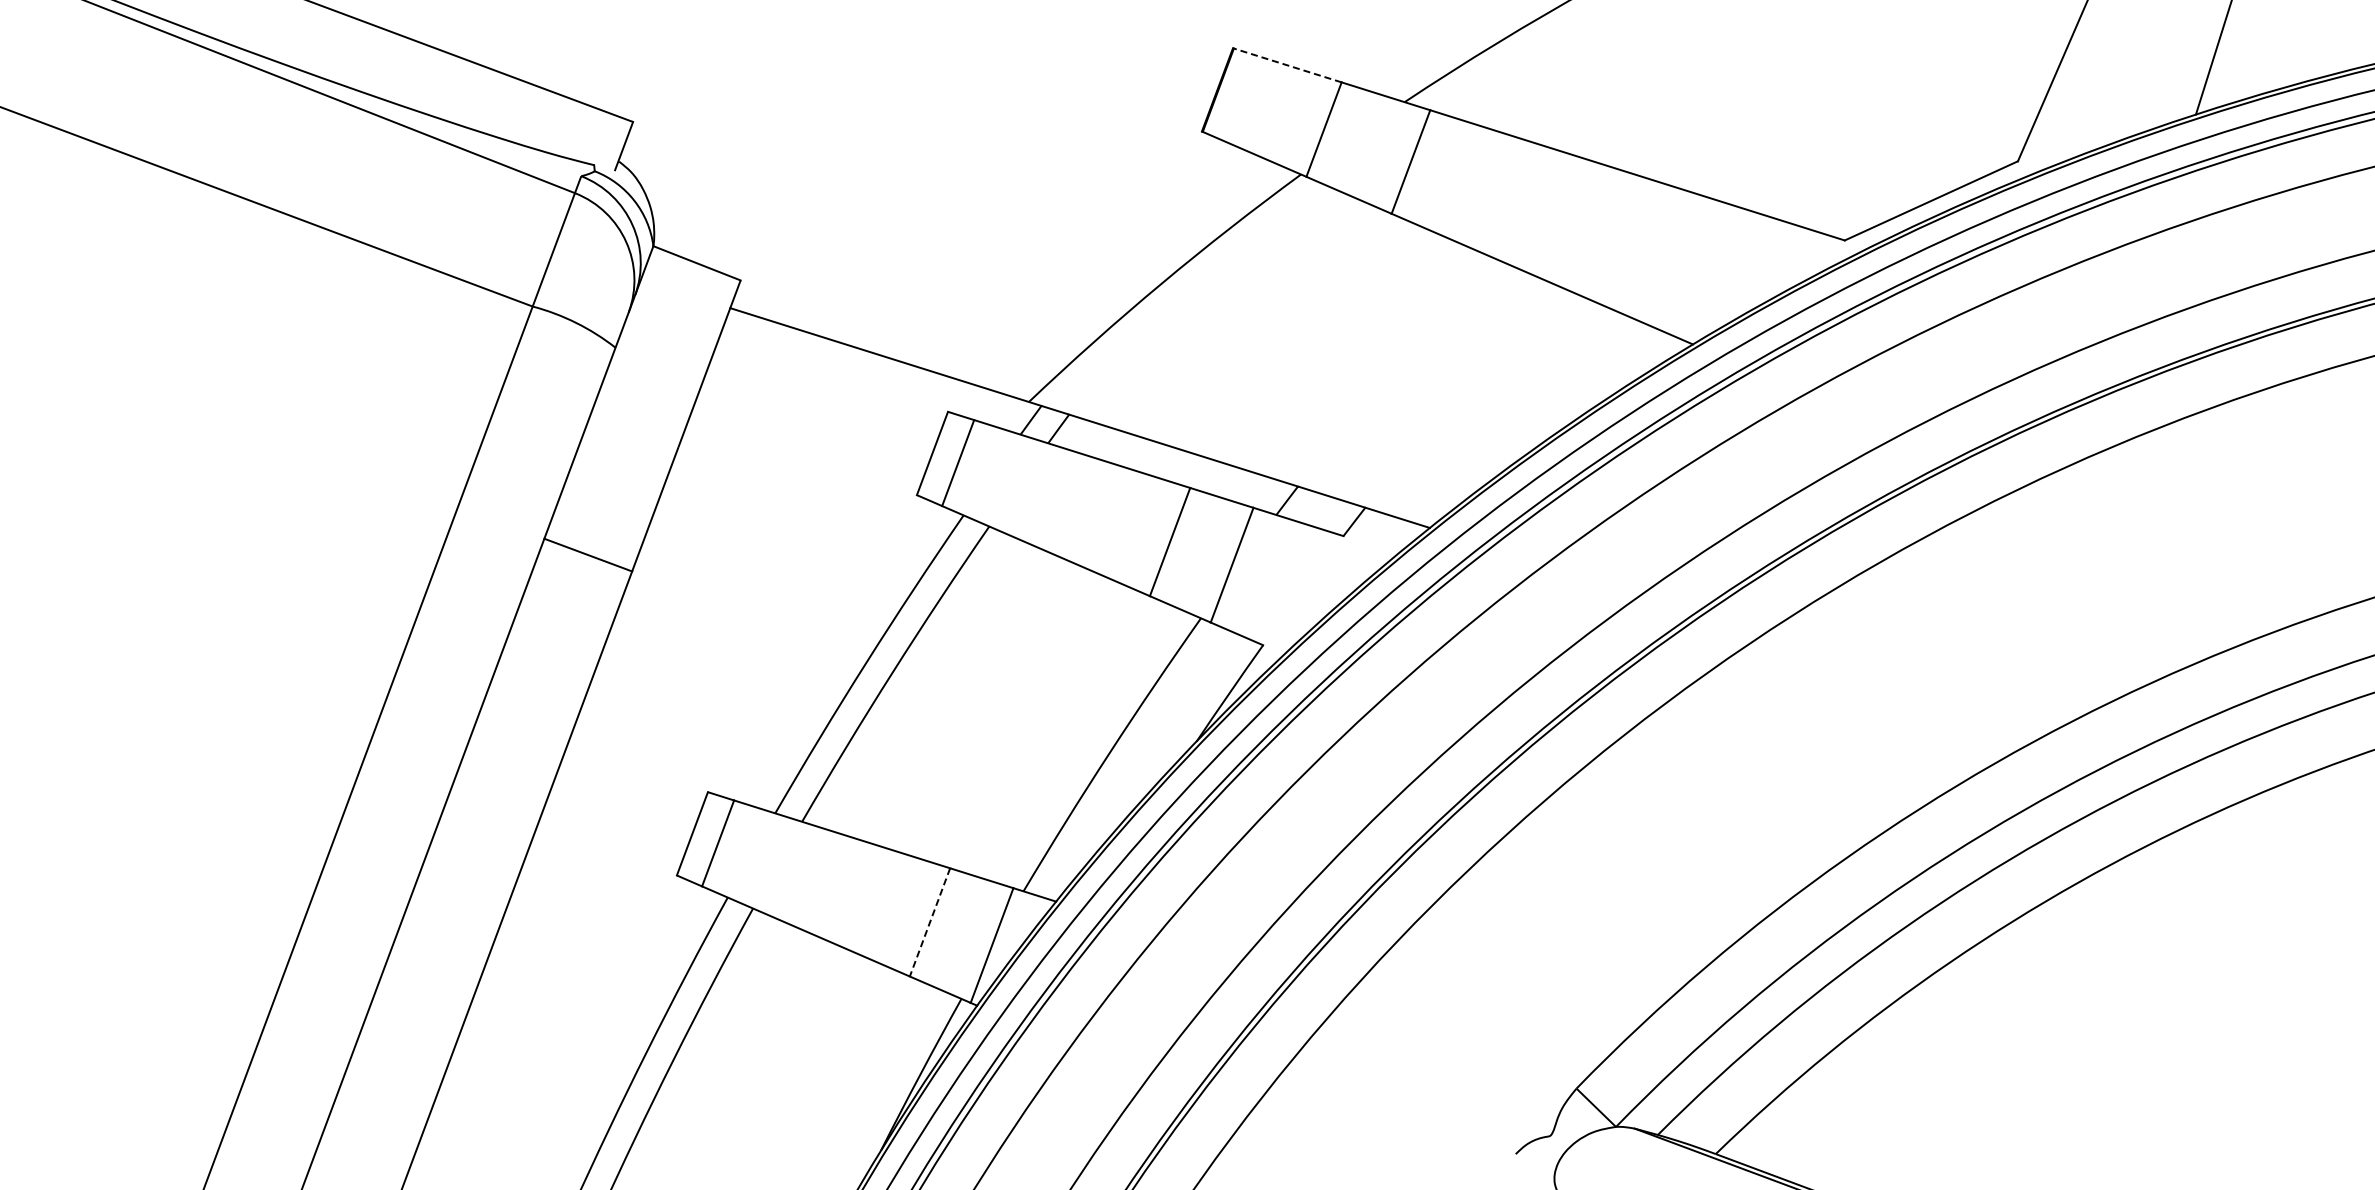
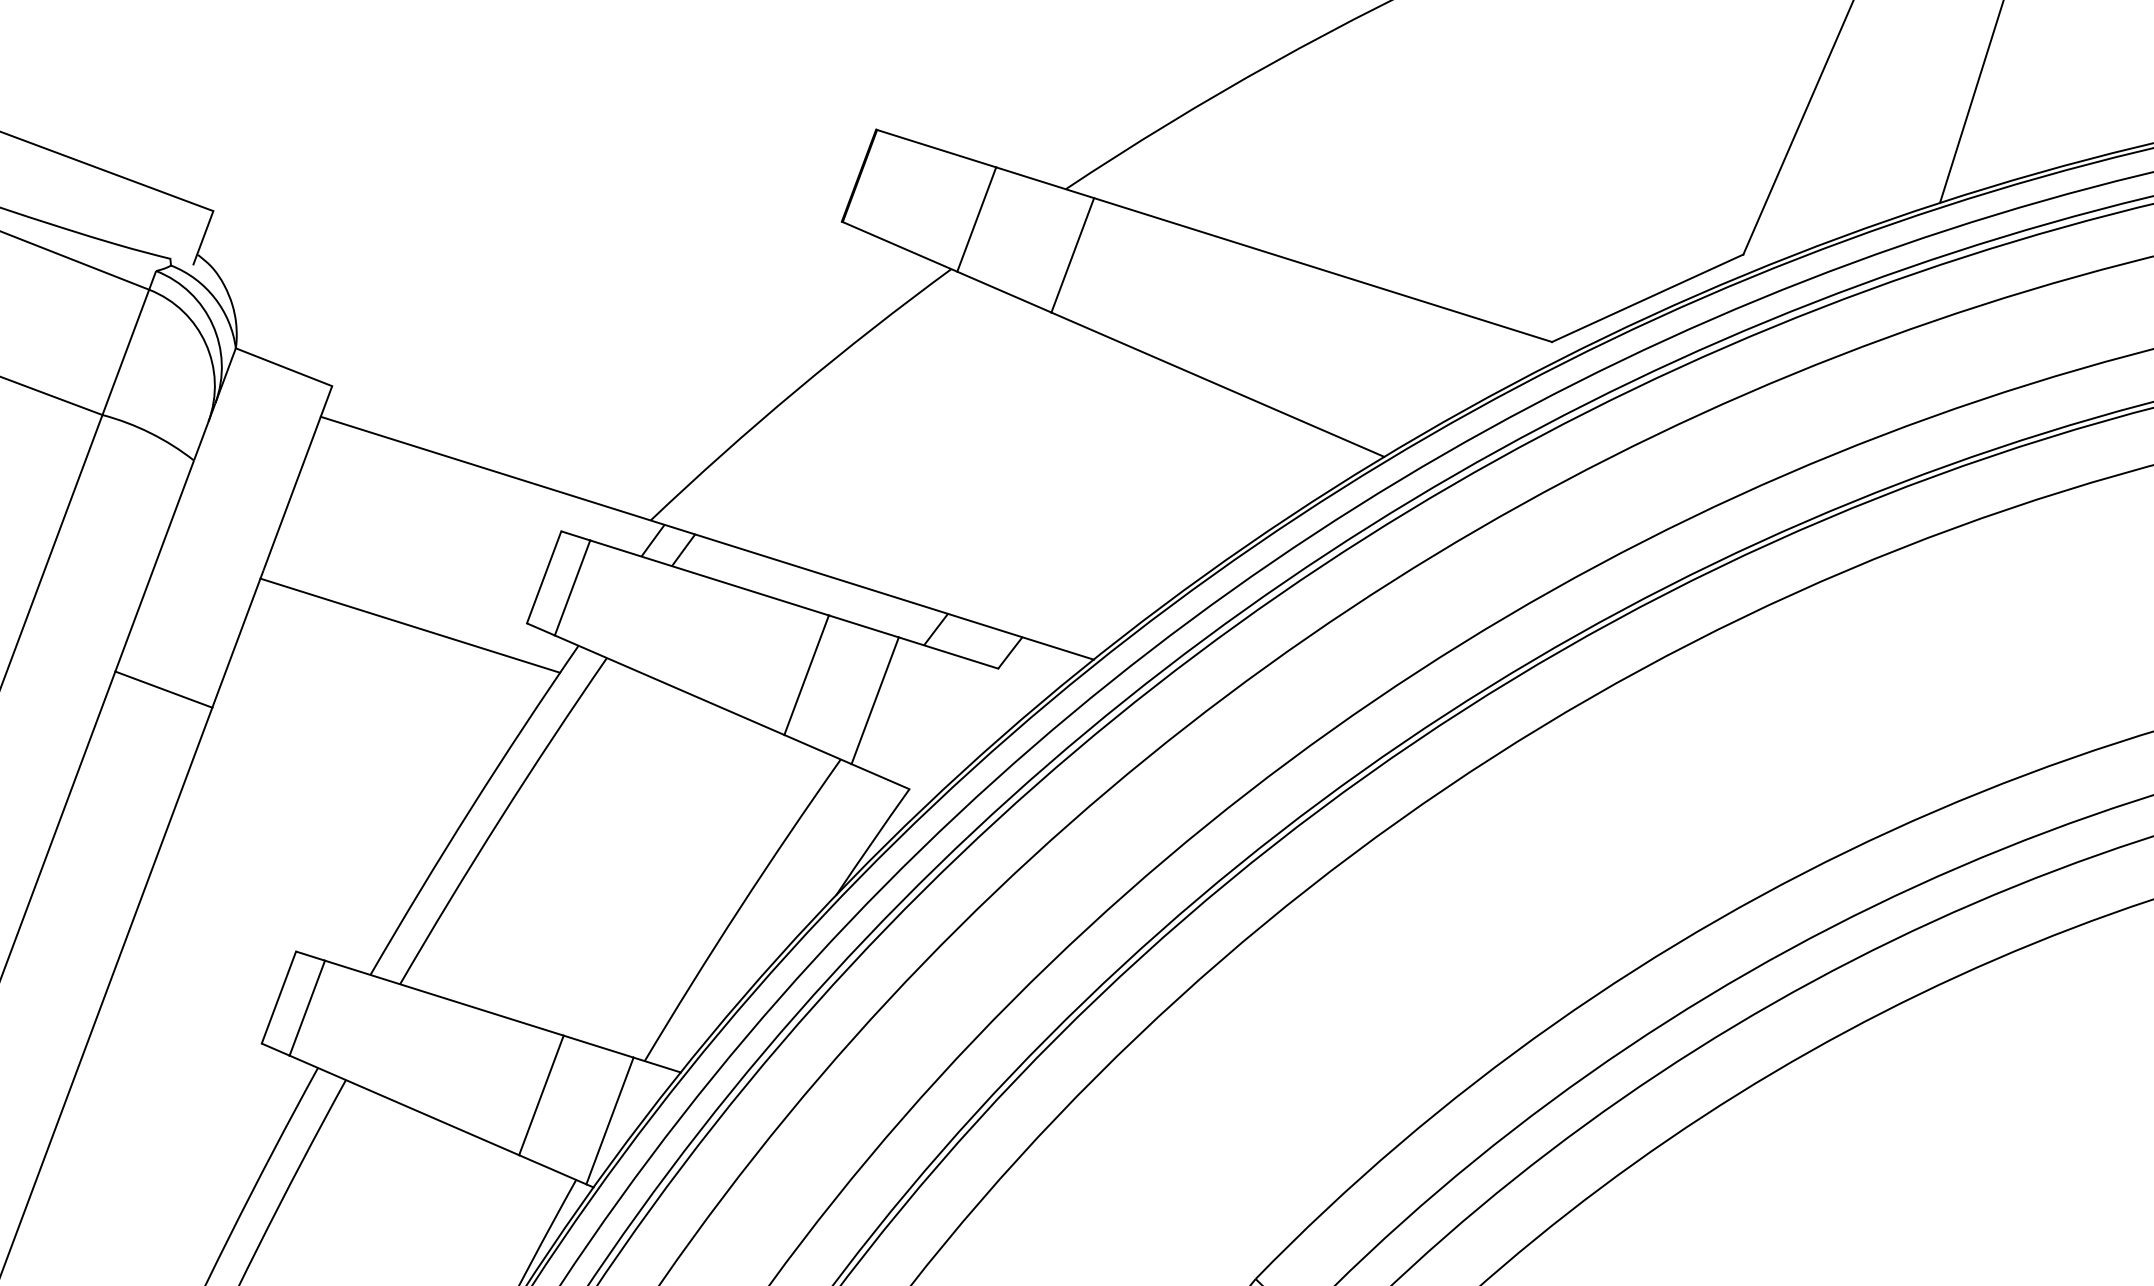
line: (1287, 65) -> (936, 148), dashed -> solid
line: (810, 496) -> (409, 624), added
line: (930, 922) -> (541, 1095), dashed -> solid

